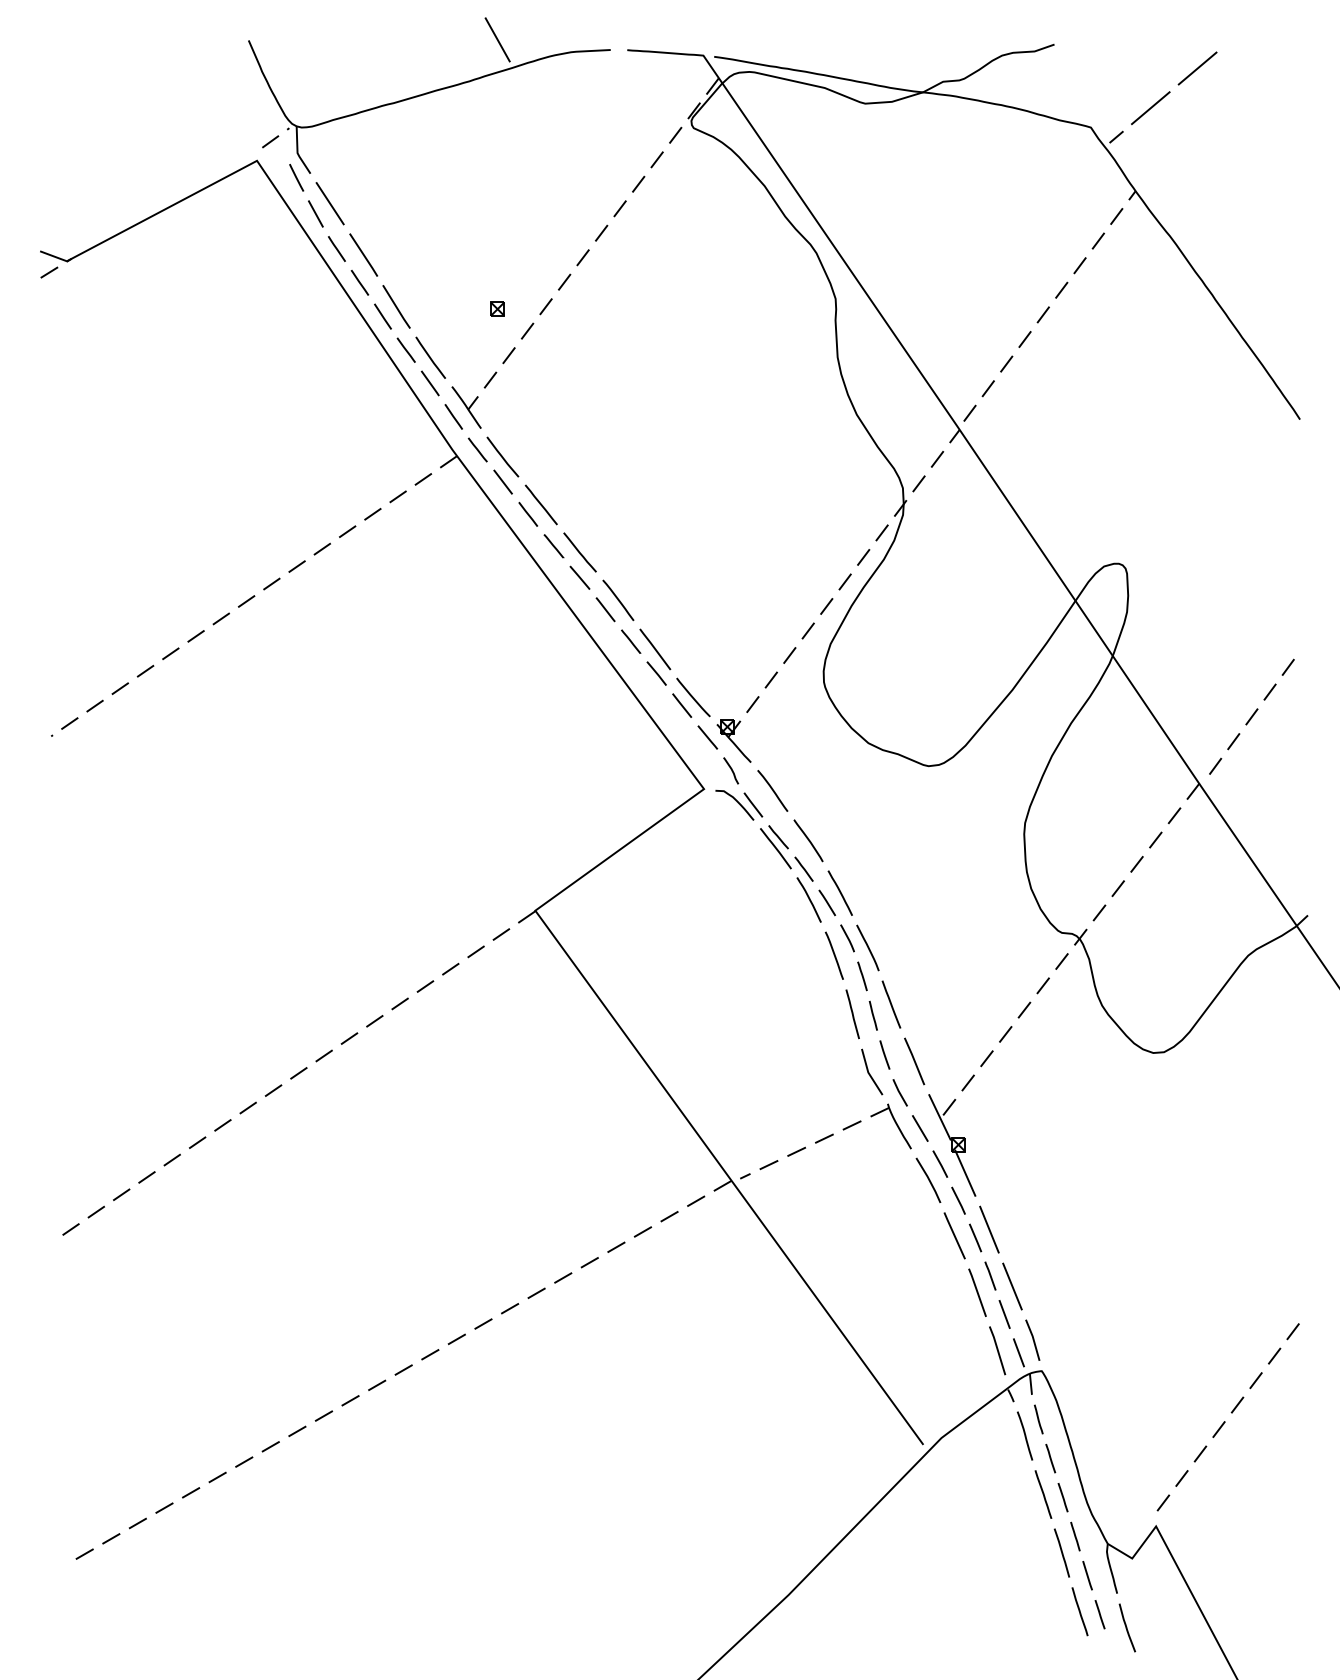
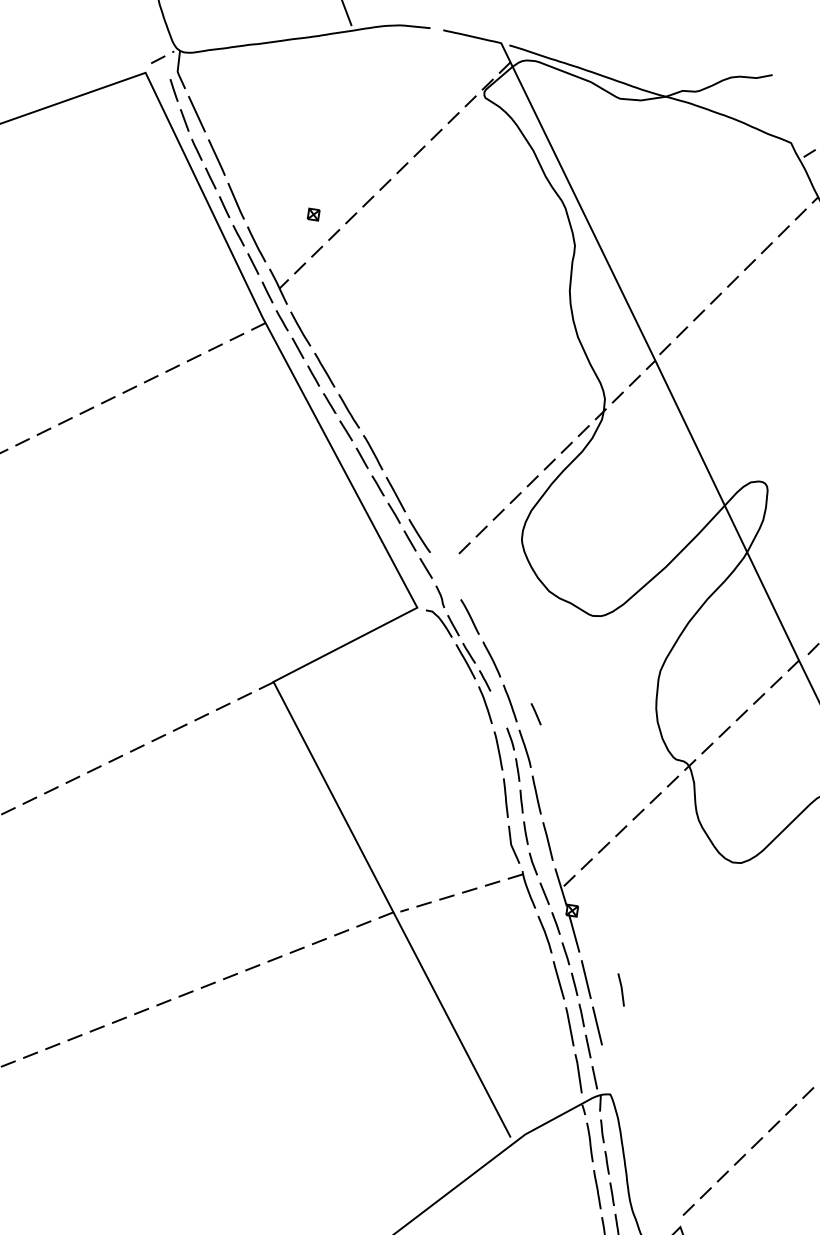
part: (733, 740) -> (445, 573), removed
line: (827, 902) -> (536, 713), moved
line: (1032, 1339) -> (621, 989), moved

